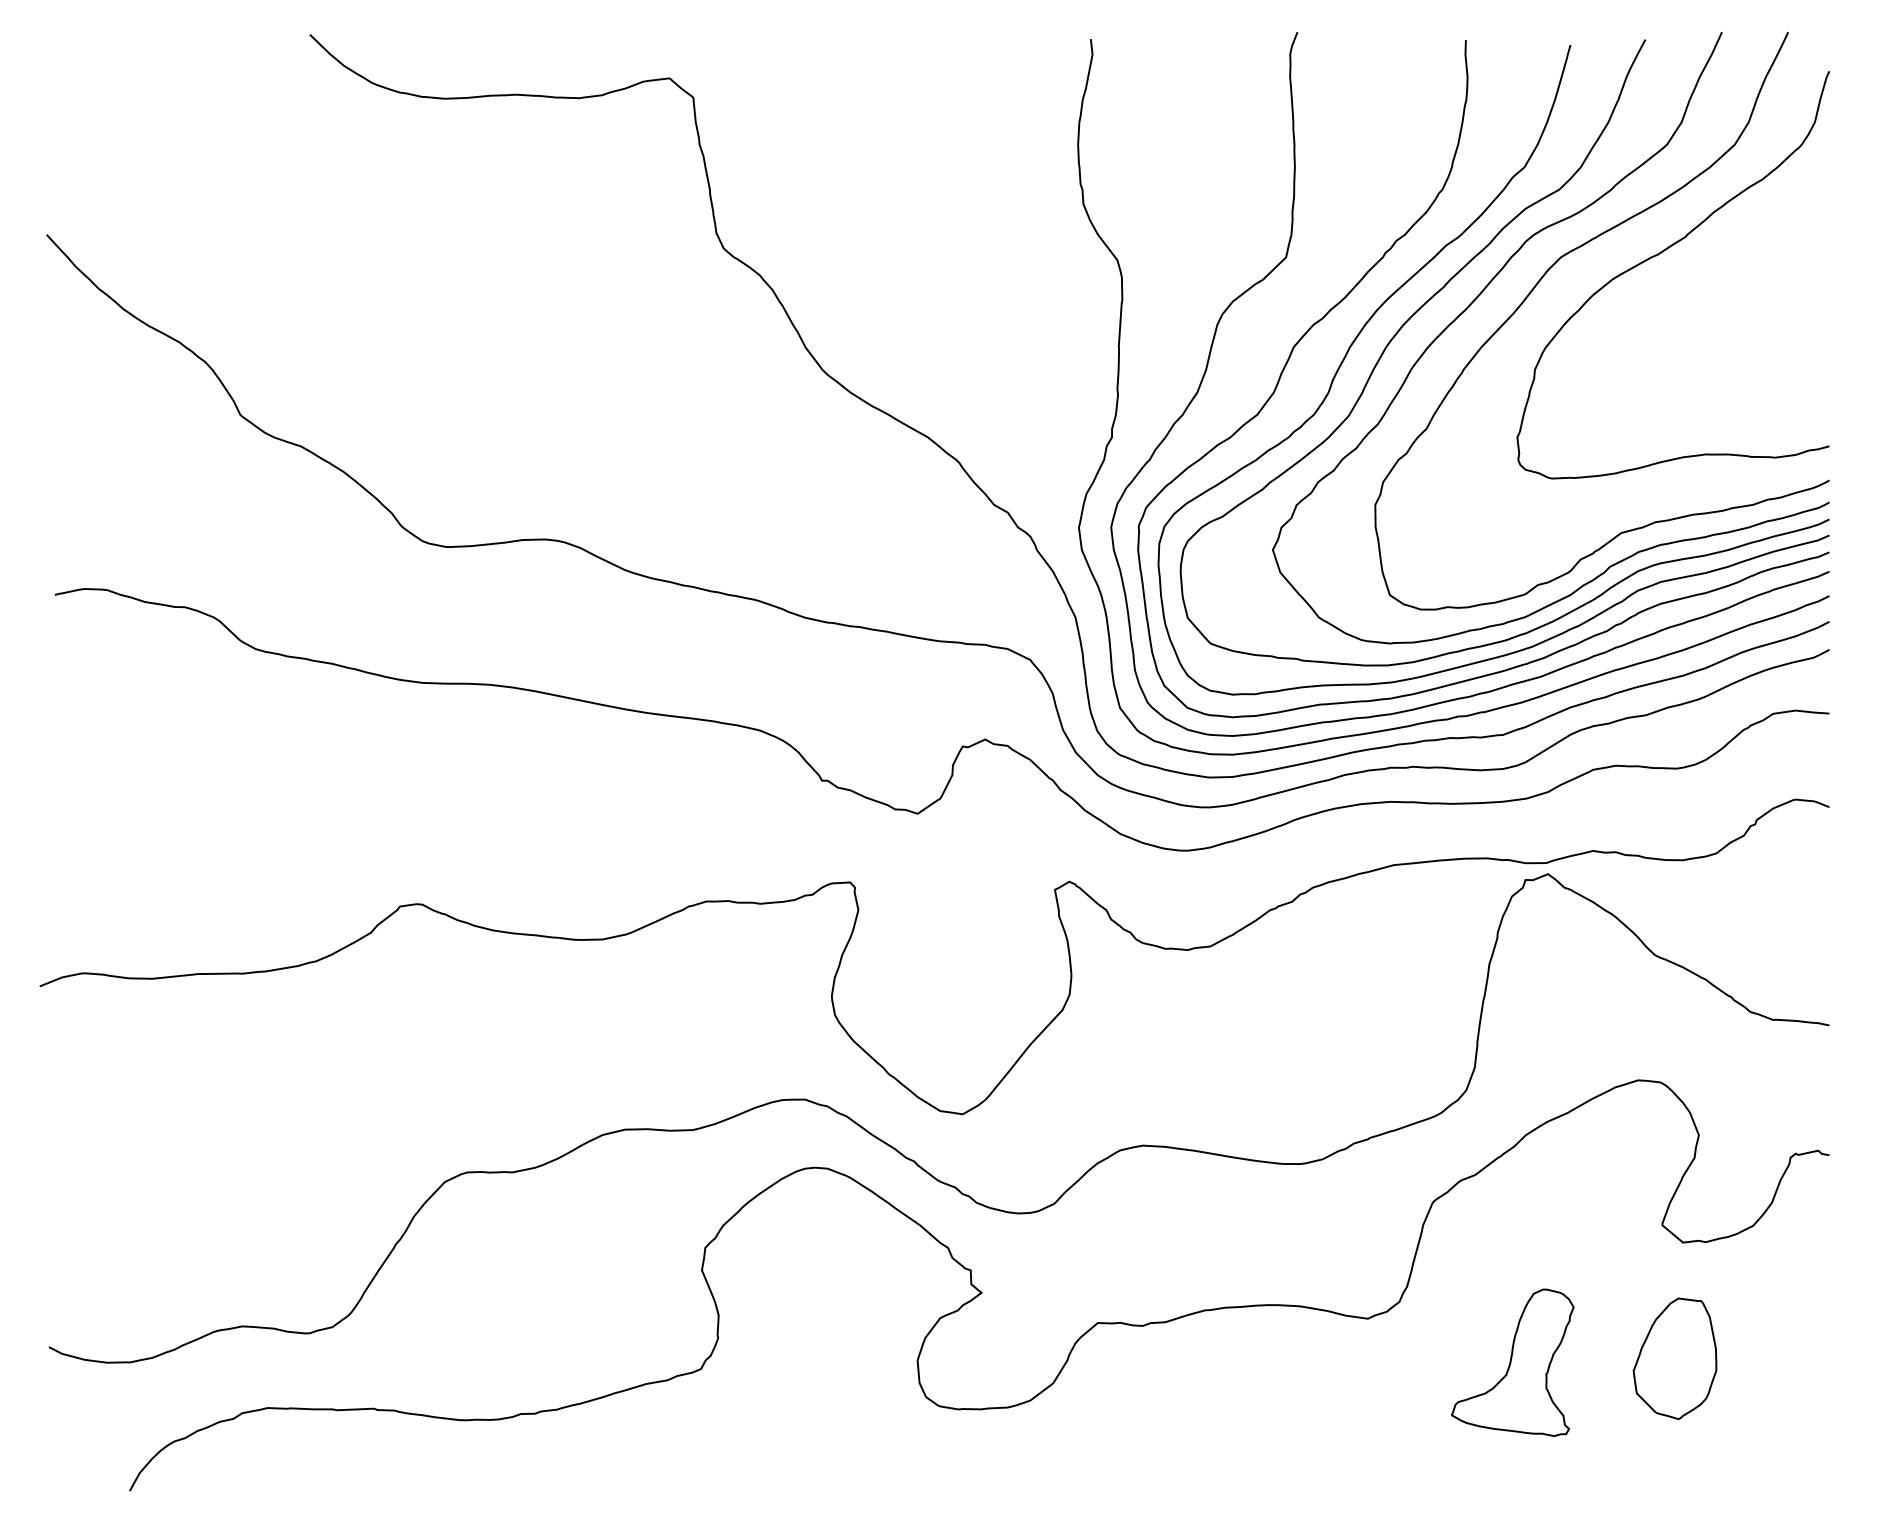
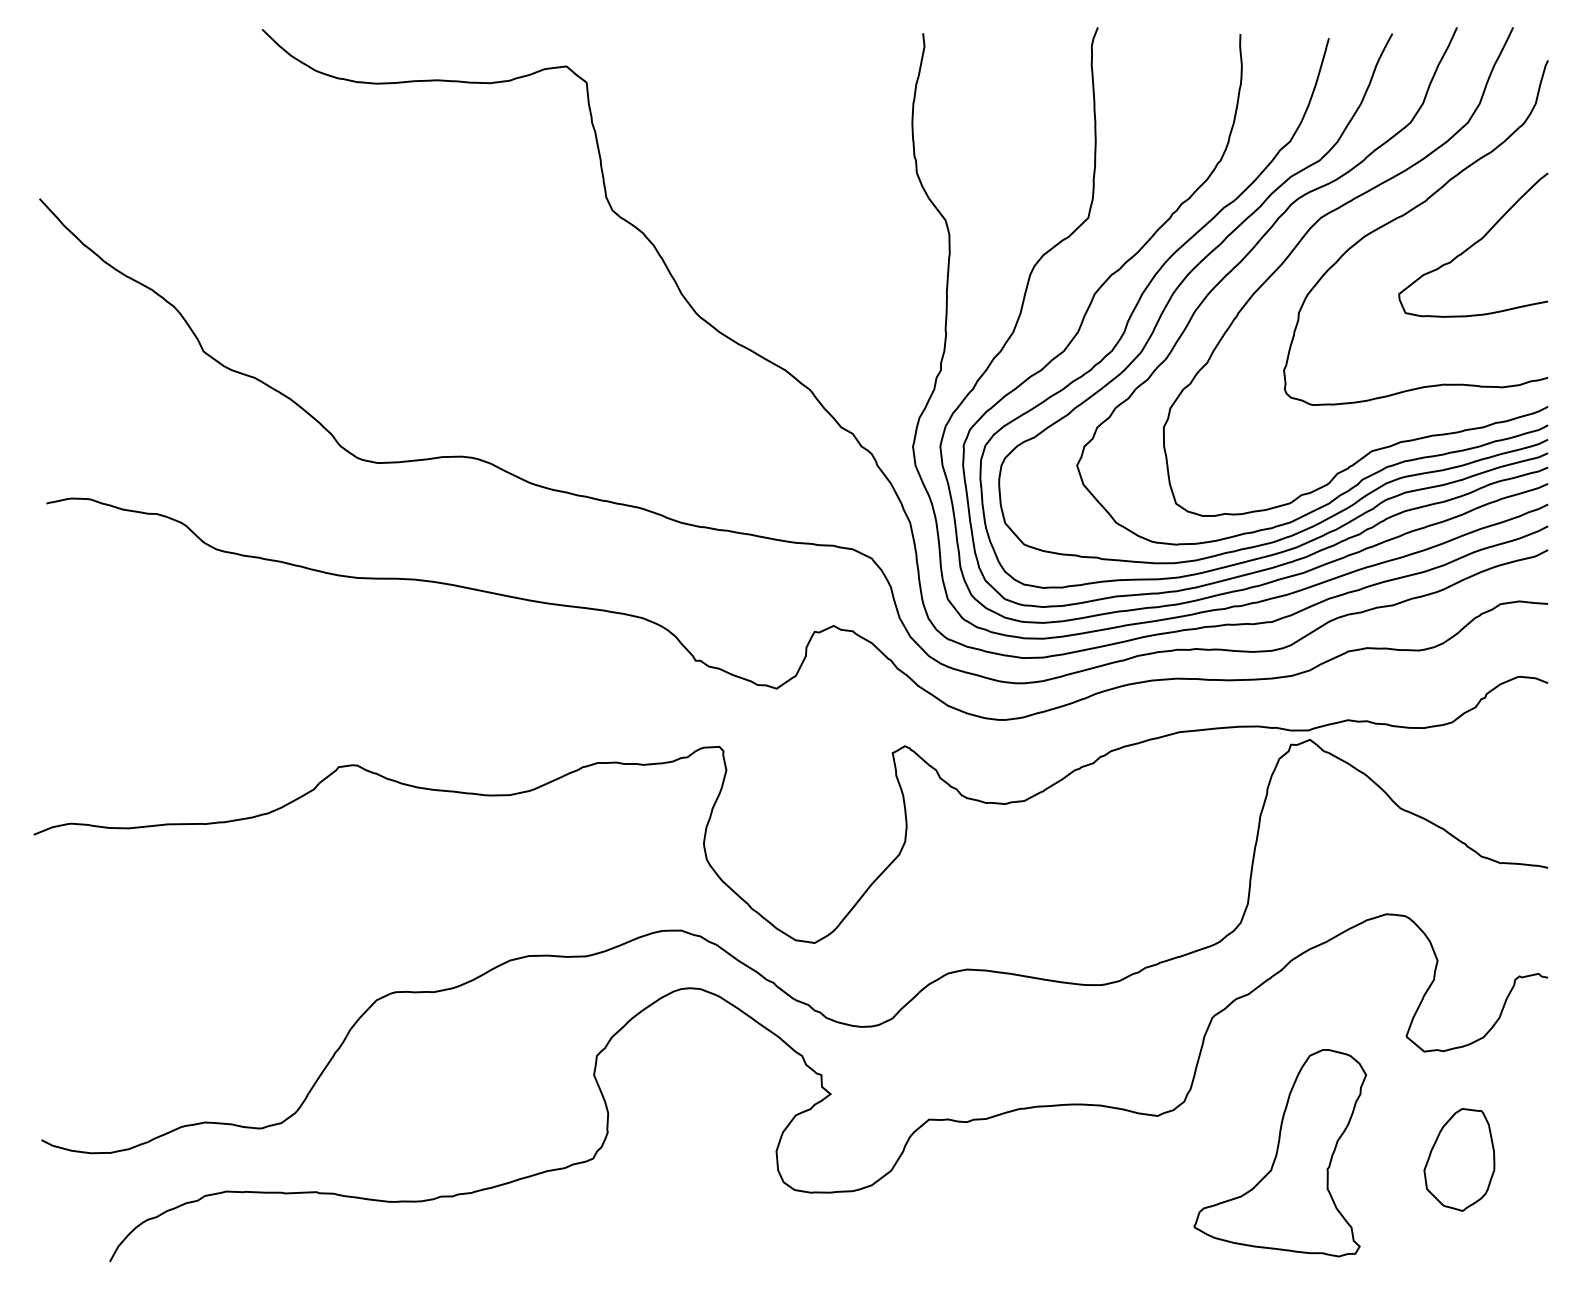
curve: (1741, 288) -> (1473, 244), added
part: (1675, 1358) -> (1459, 1159), moved
part: (1512, 1363) -> (1279, 1153), size x1.67

